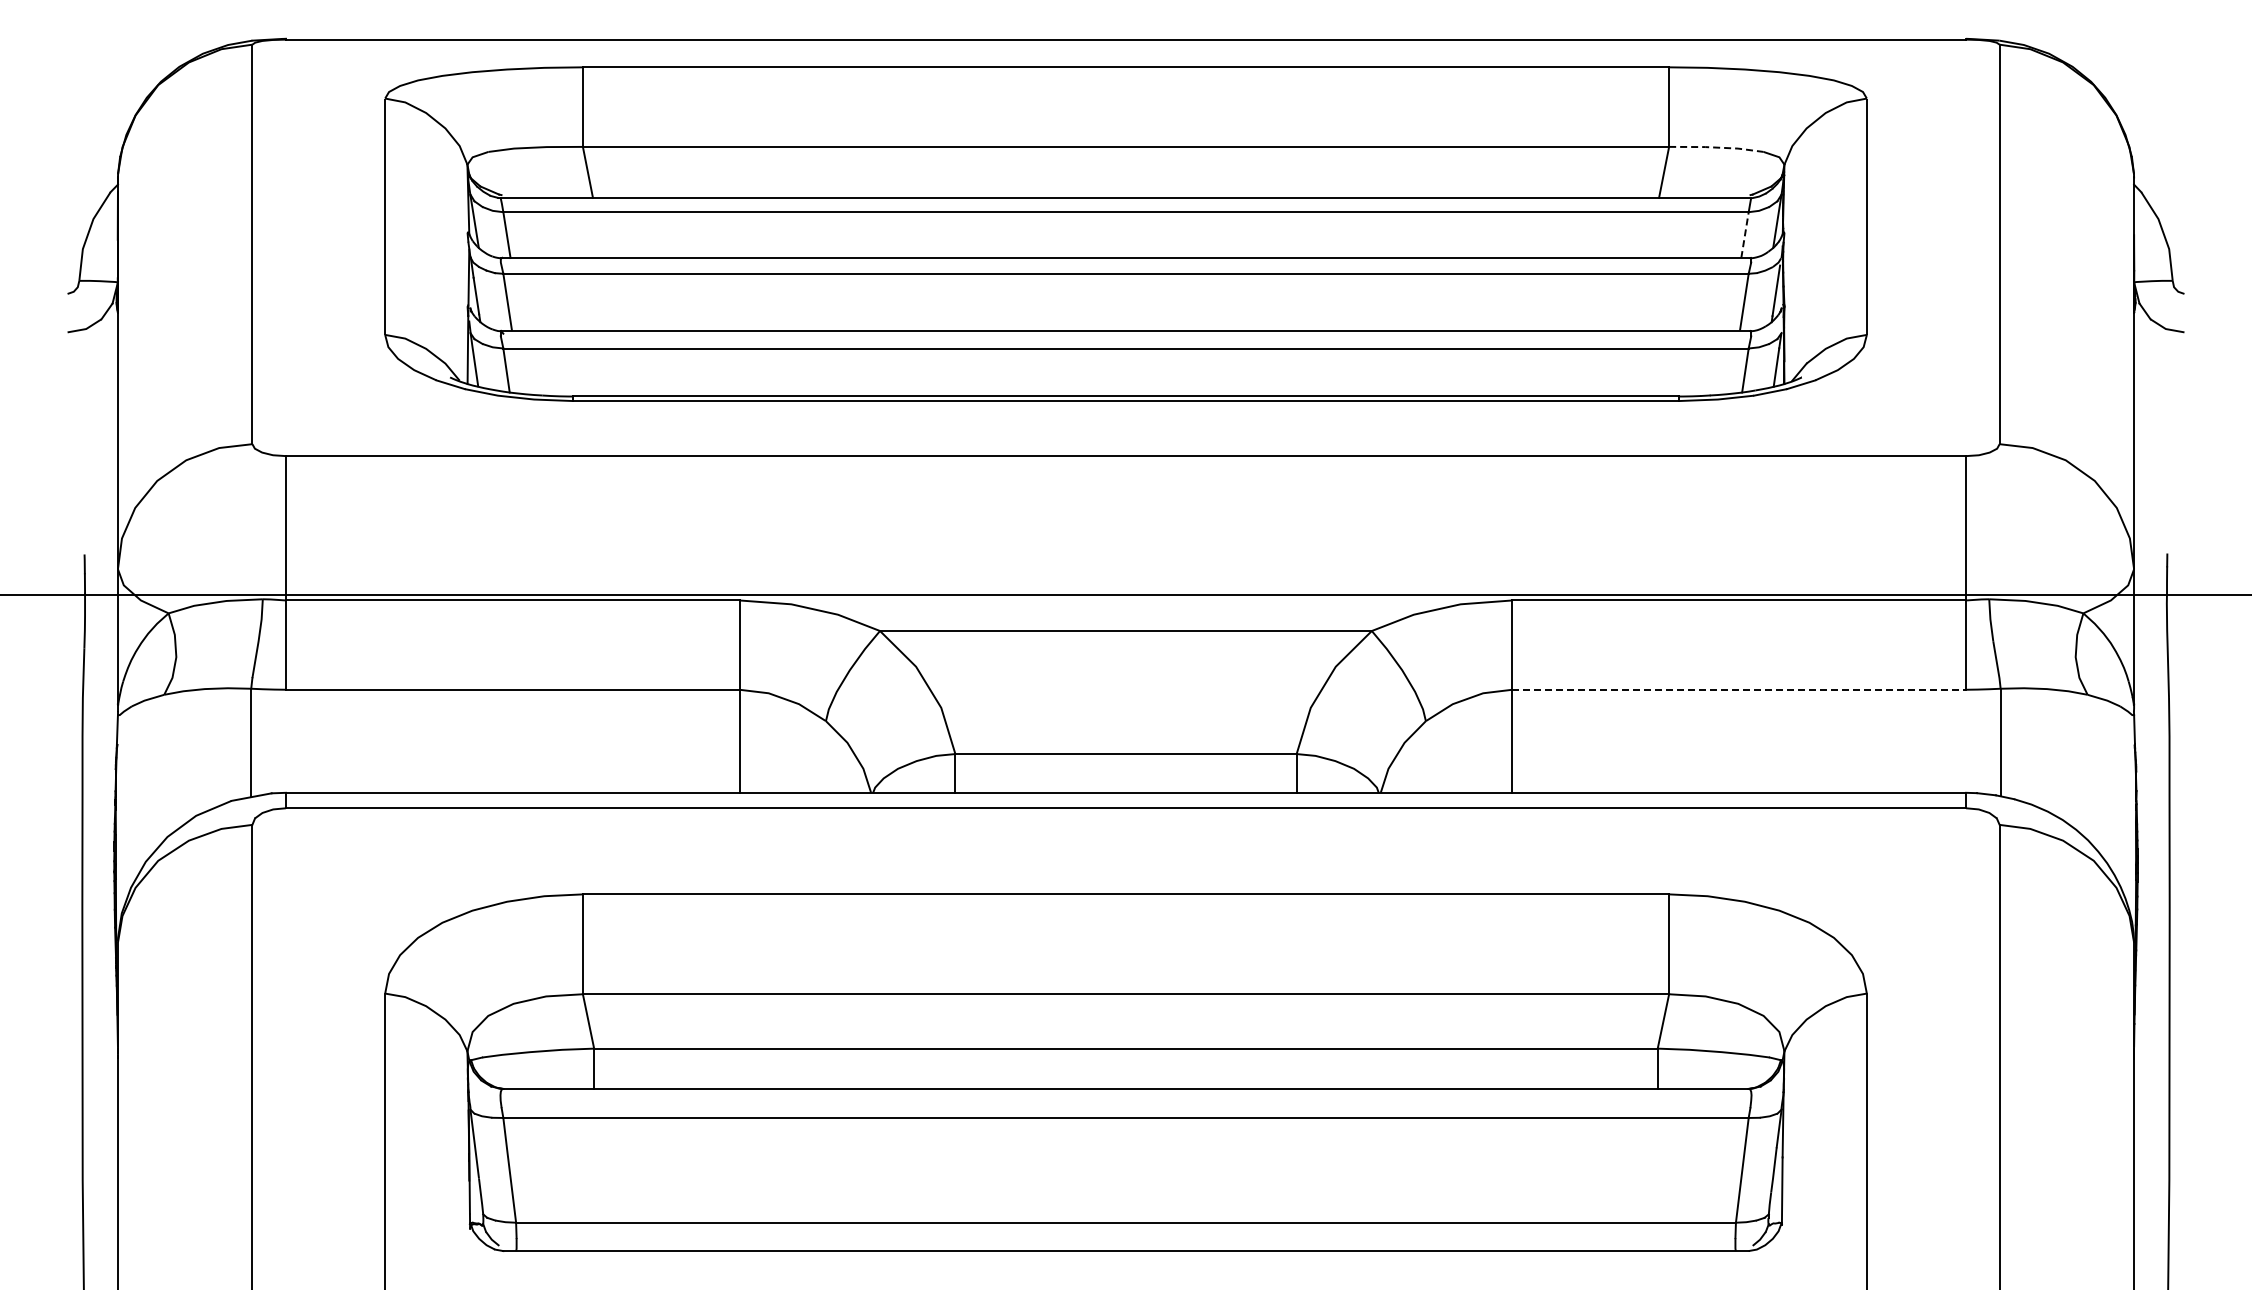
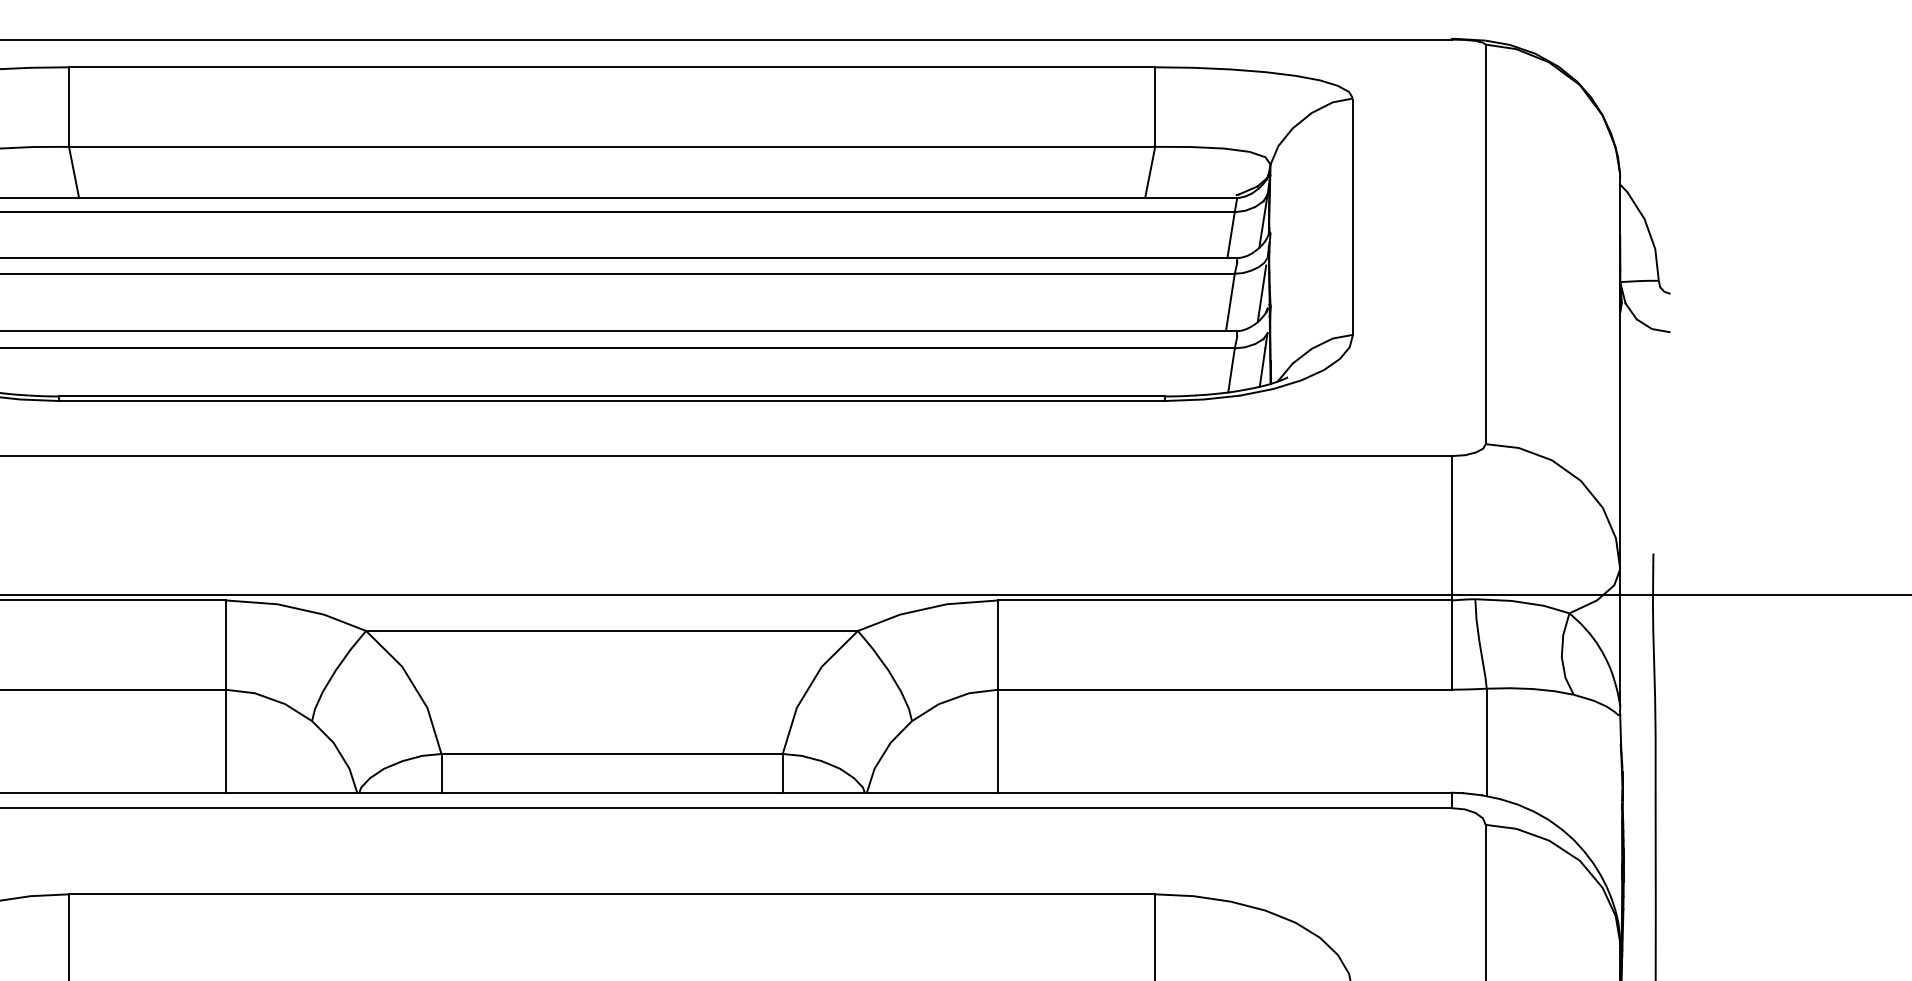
line: (1716, 147) -> (1202, 147), dashed -> solid
line: (1745, 234) -> (1231, 234), dashed -> solid
line: (1739, 689) -> (1225, 689), dashed -> solid

